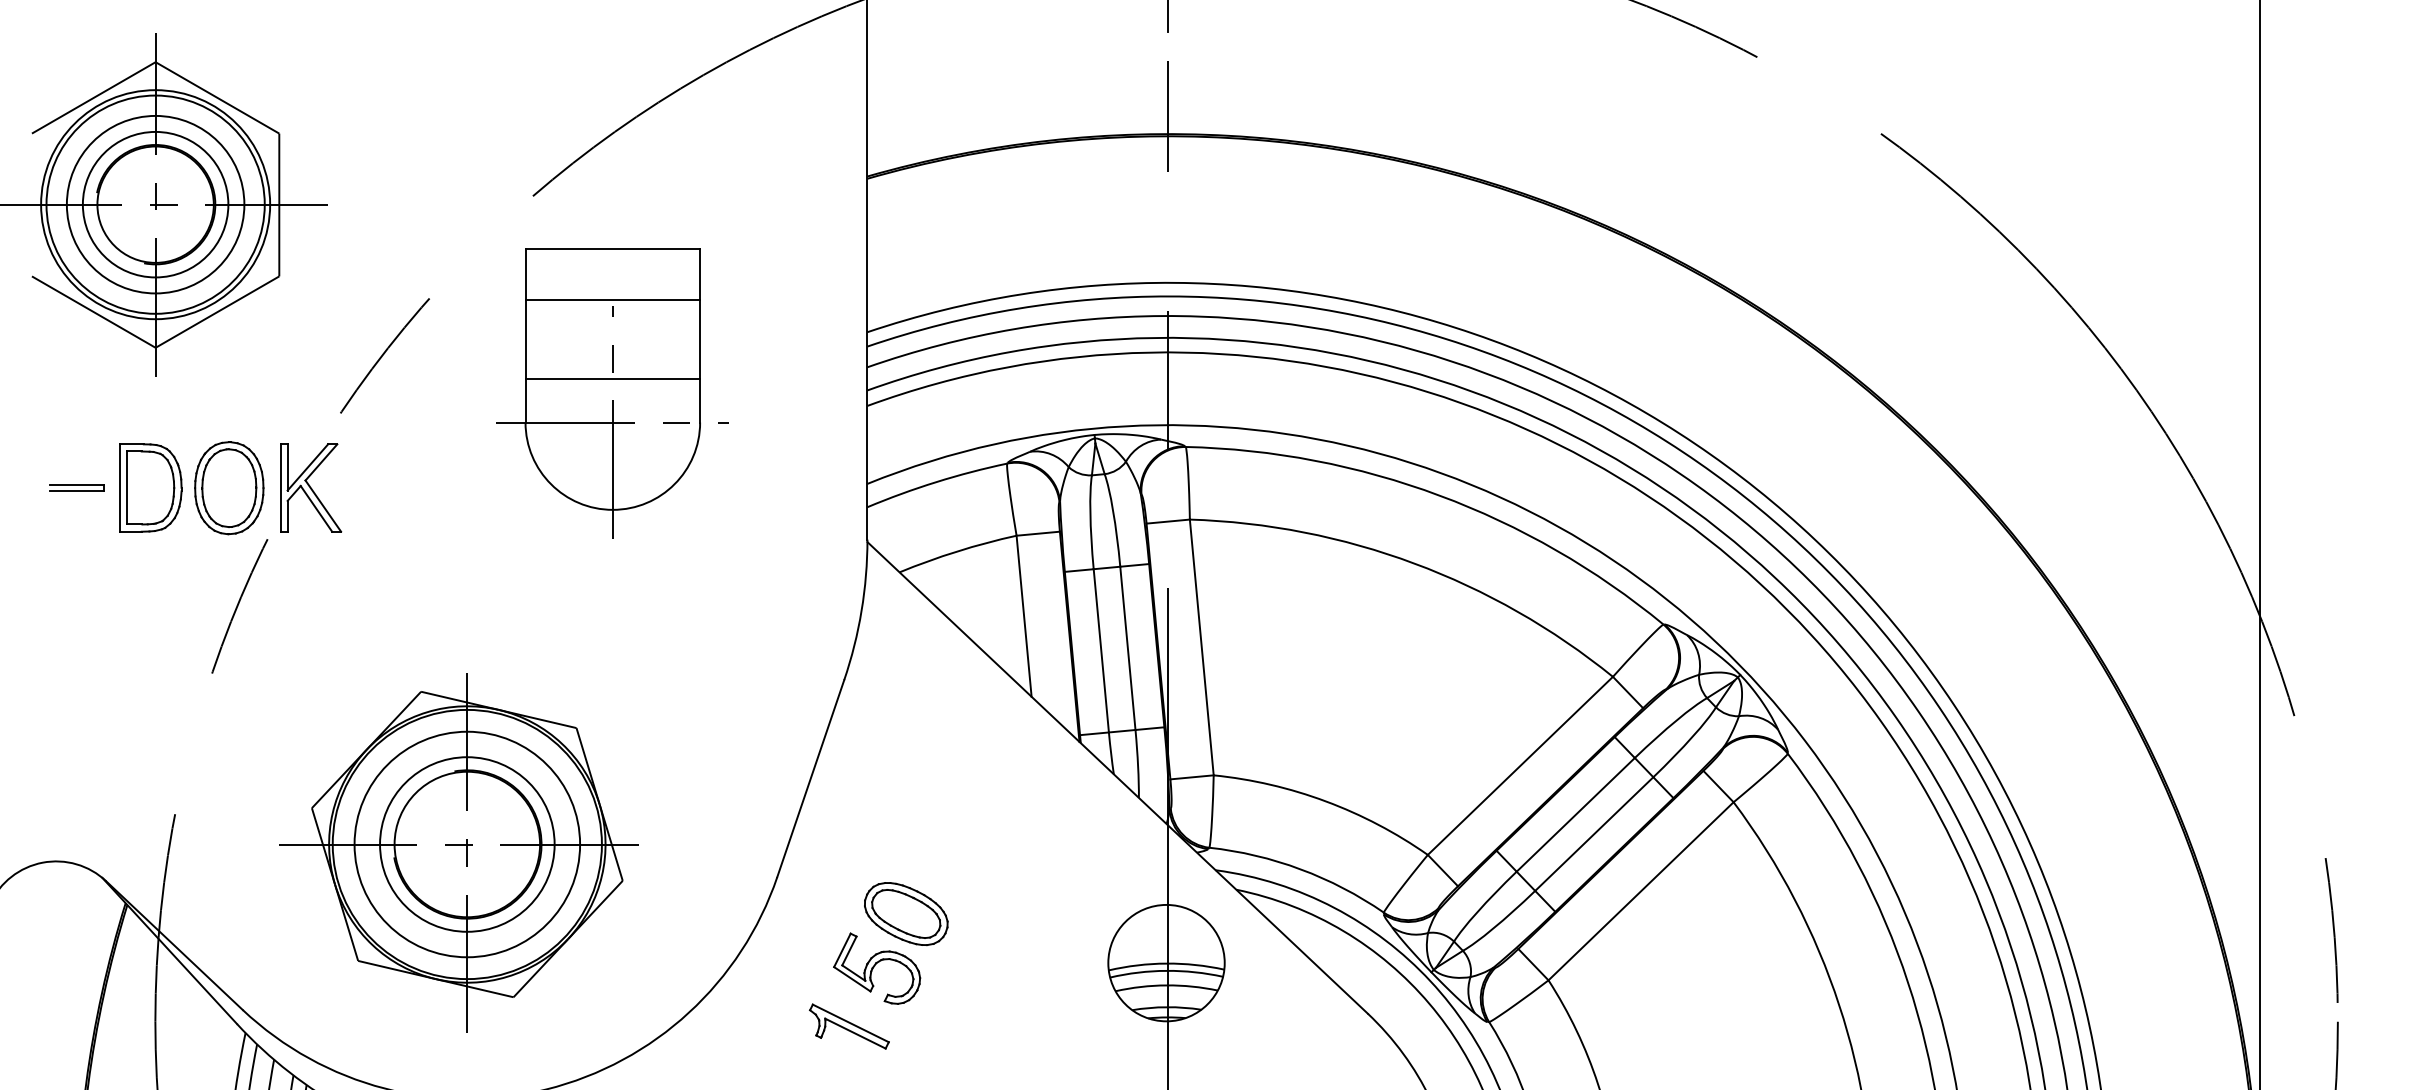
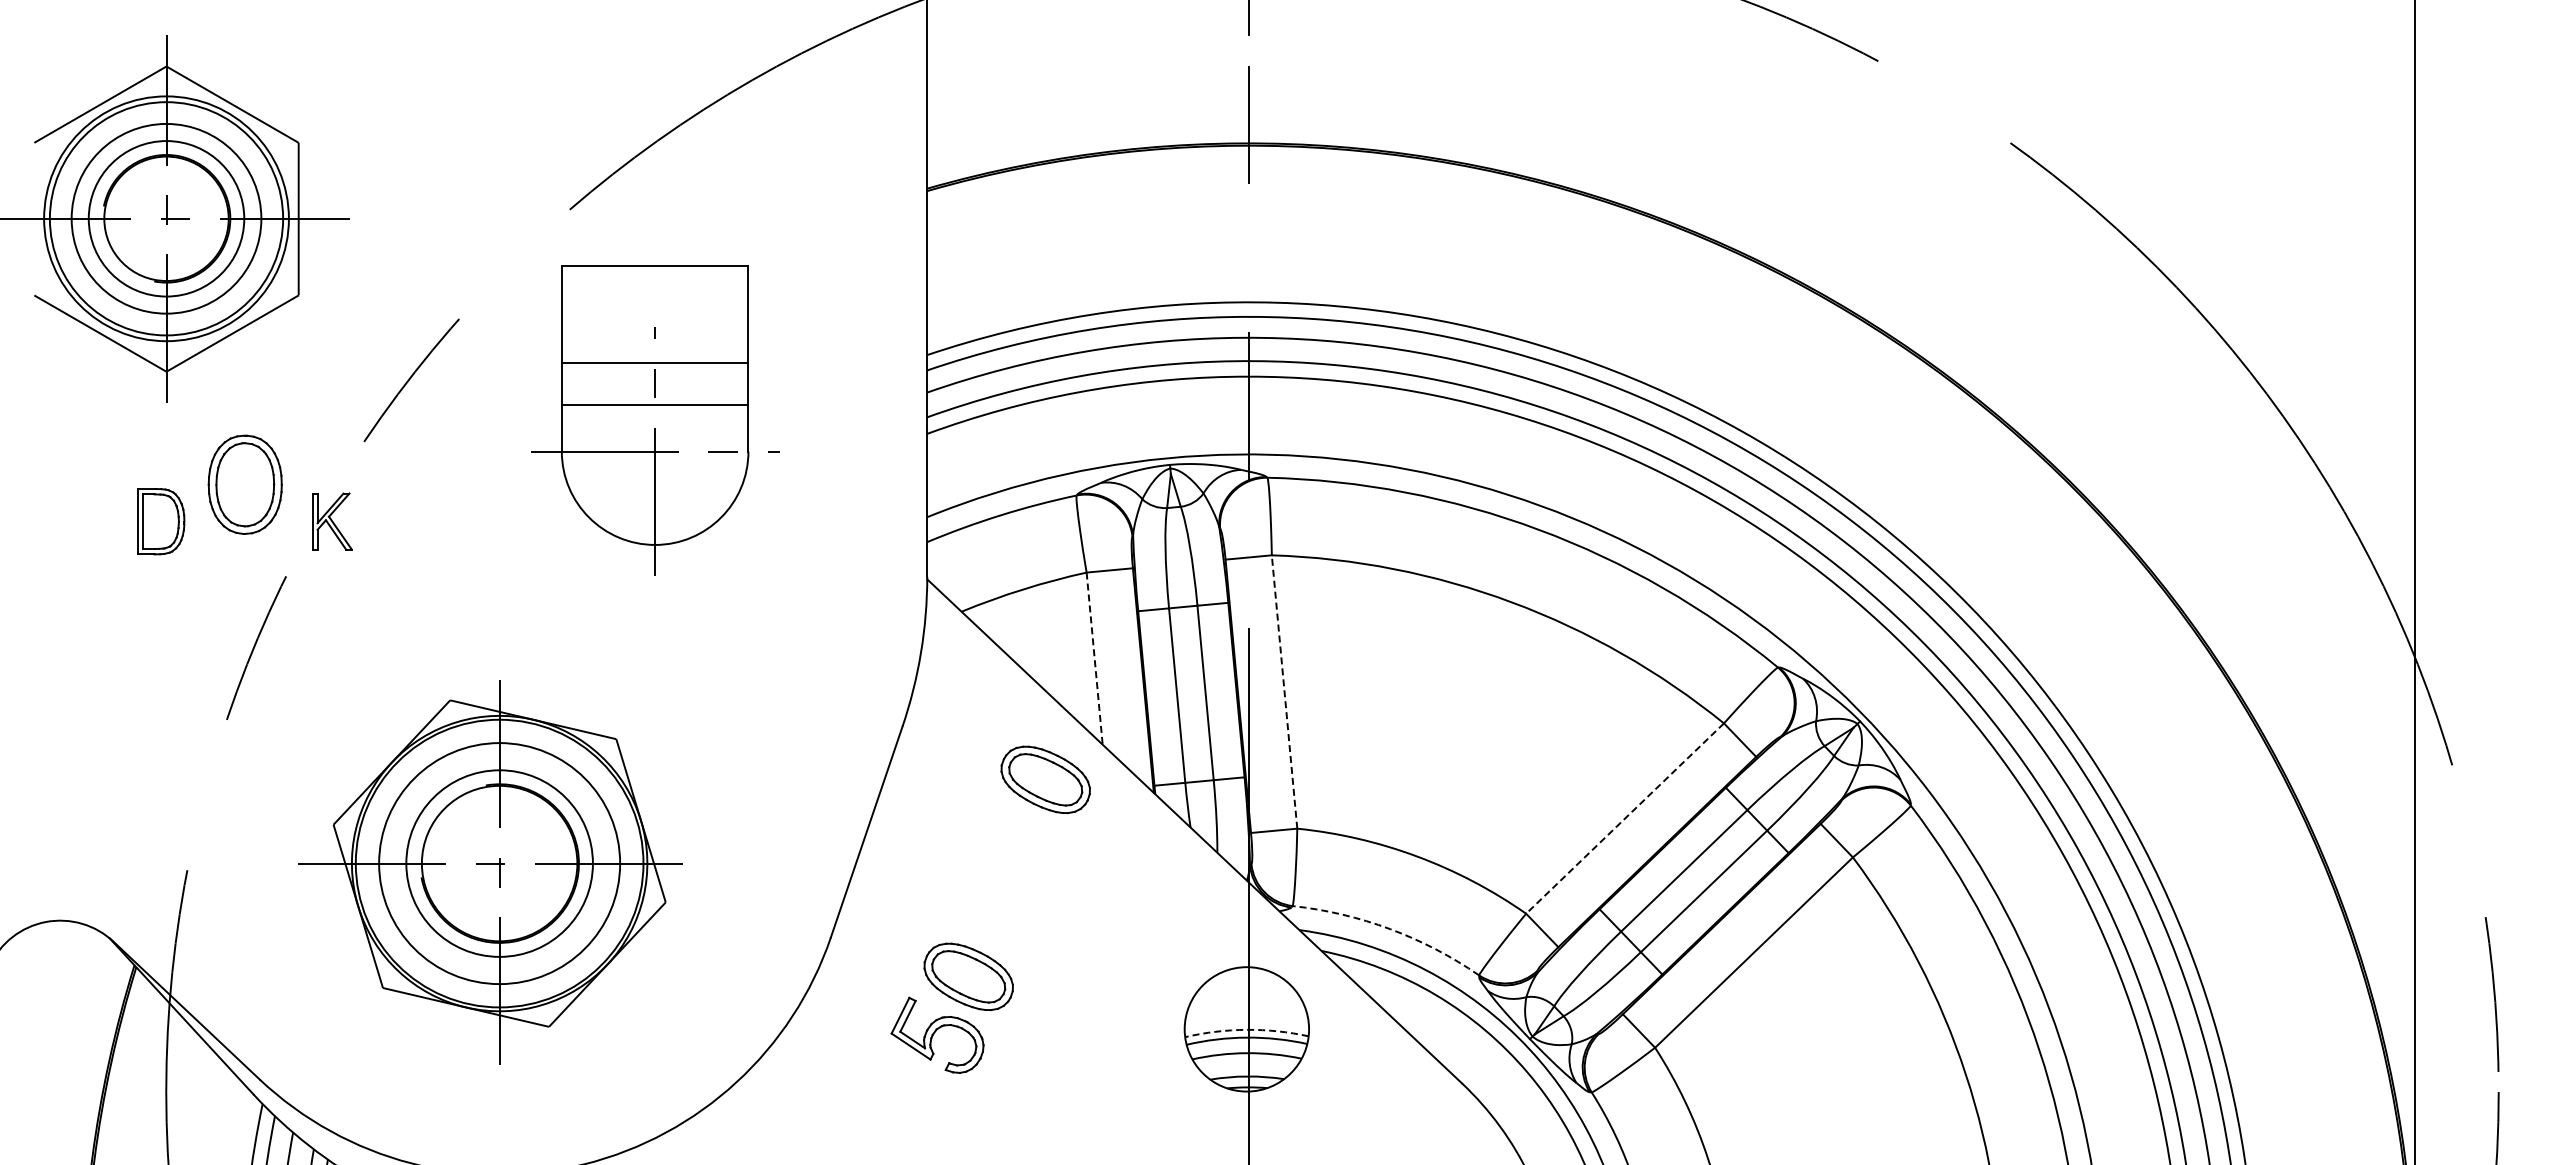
line: (612, 299) -> (654, 363), moved
part: (77, 487) -> (82, 521), removed
part: (150, 487) -> (161, 521), size x0.7
part: (228, 487) -> (244, 484), moved
part: (310, 487) -> (332, 521), size x0.6
line: (1023, 617) -> (1094, 659), solid -> dashed
line: (1201, 646) -> (1284, 691), solid -> dashed
part: (978, 729) -> (1045, 779), added
line: (1519, 765) -> (1624, 818), solid -> dashed
part: (458, 852) -> (490, 872), moved
arc: (1300, 869) -> (1390, 929), solid -> dashed
arc: (1166, 963) -> (1246, 1029), solid -> dashed
part: (848, 1025) -> (907, 1096), removed

